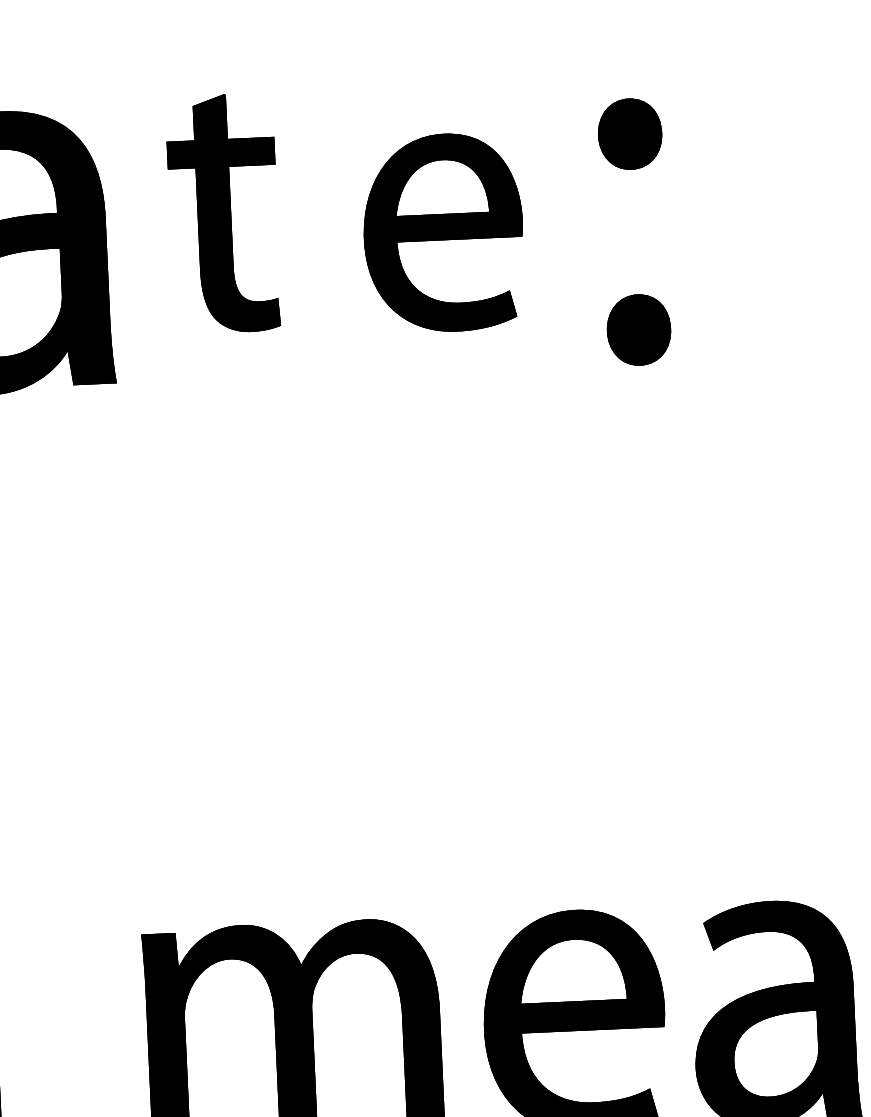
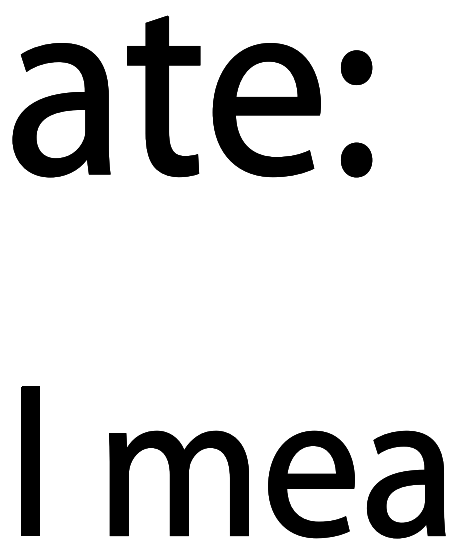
part: (223, 213) -> (163, 96), size x1.43
part: (443, 233) -> (266, 110), size x1.43

